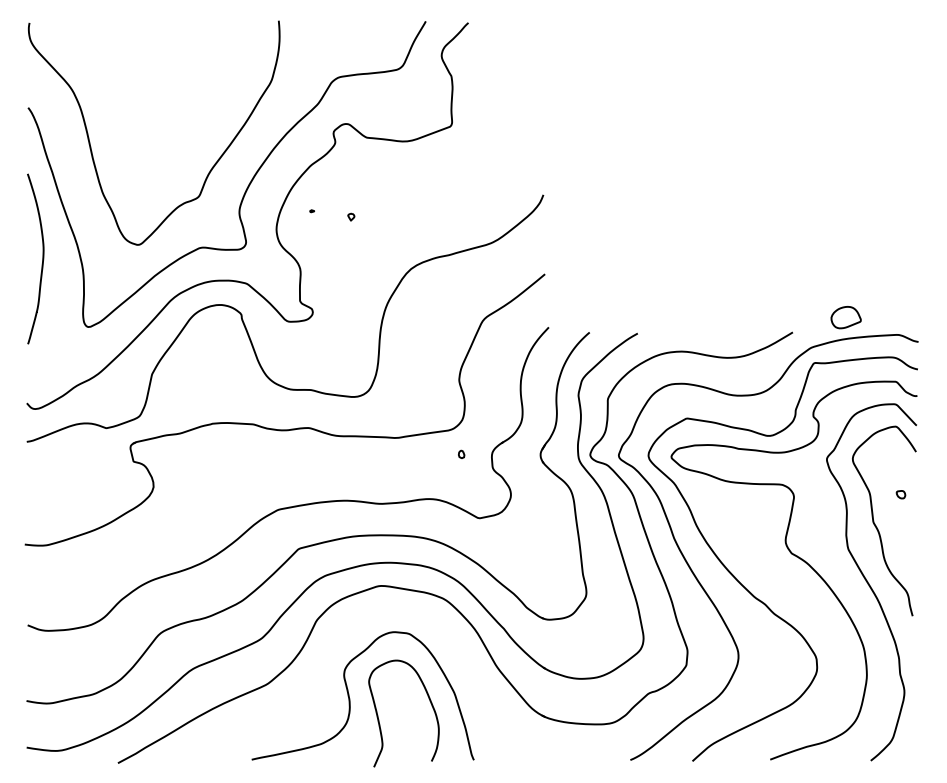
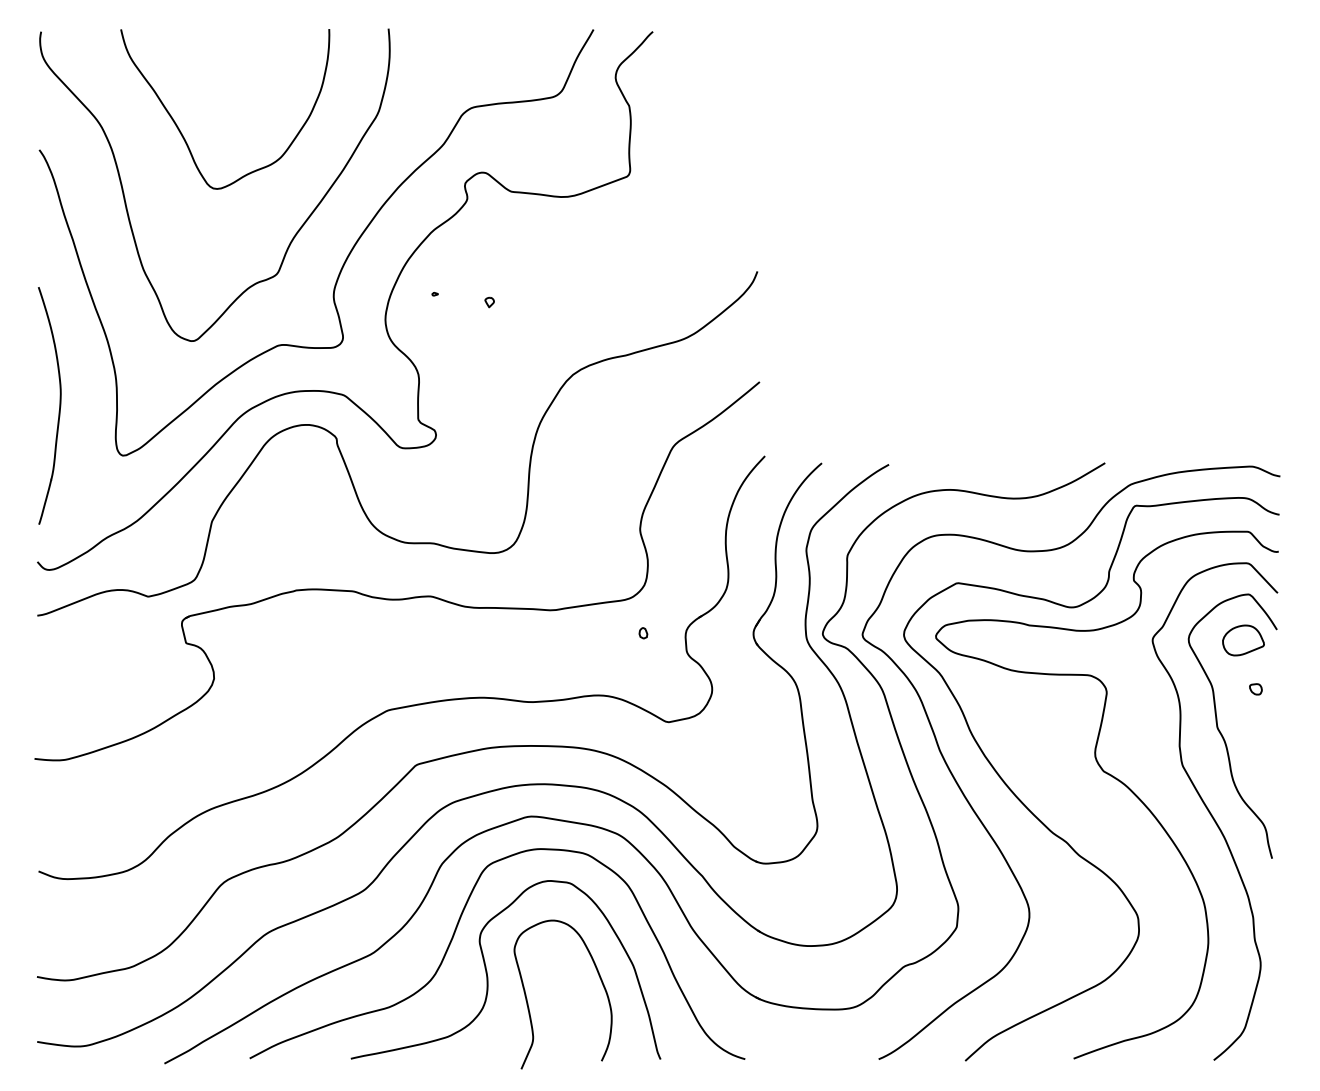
curve: (130, 95) -> (182, 133), added
curve: (42, 258) -> (59, 405), moved
part: (846, 317) -> (1243, 640), moved
curve: (325, 673) -> (453, 938), added

